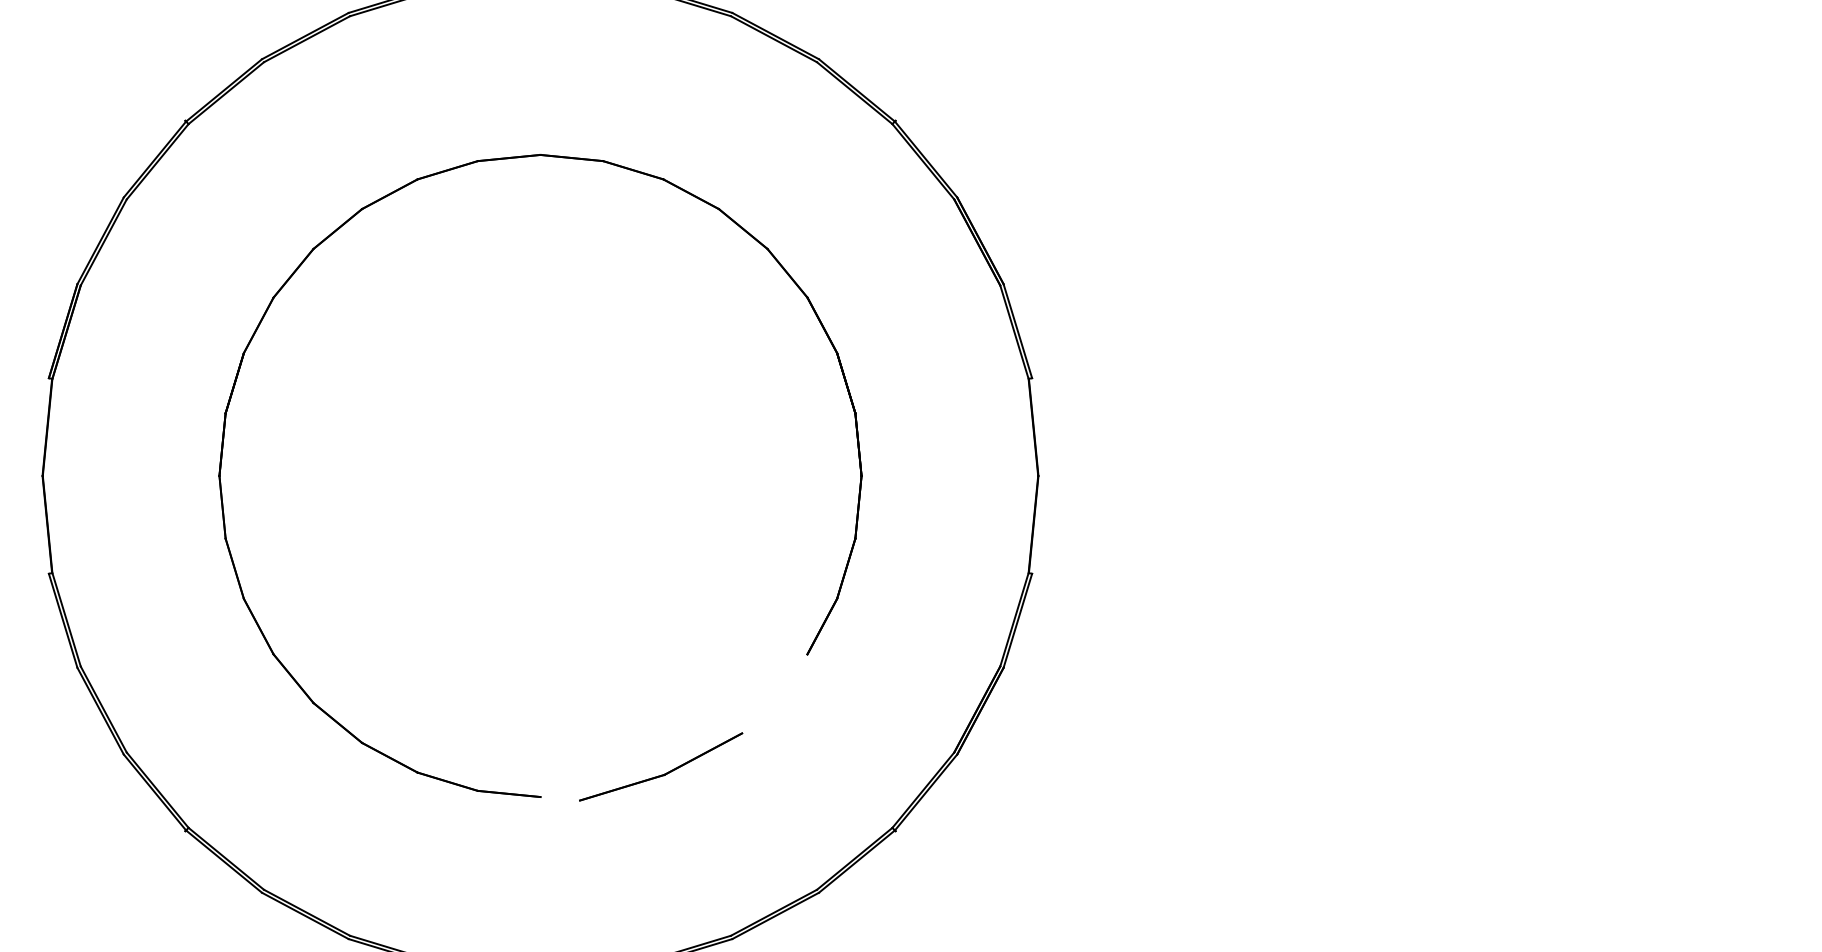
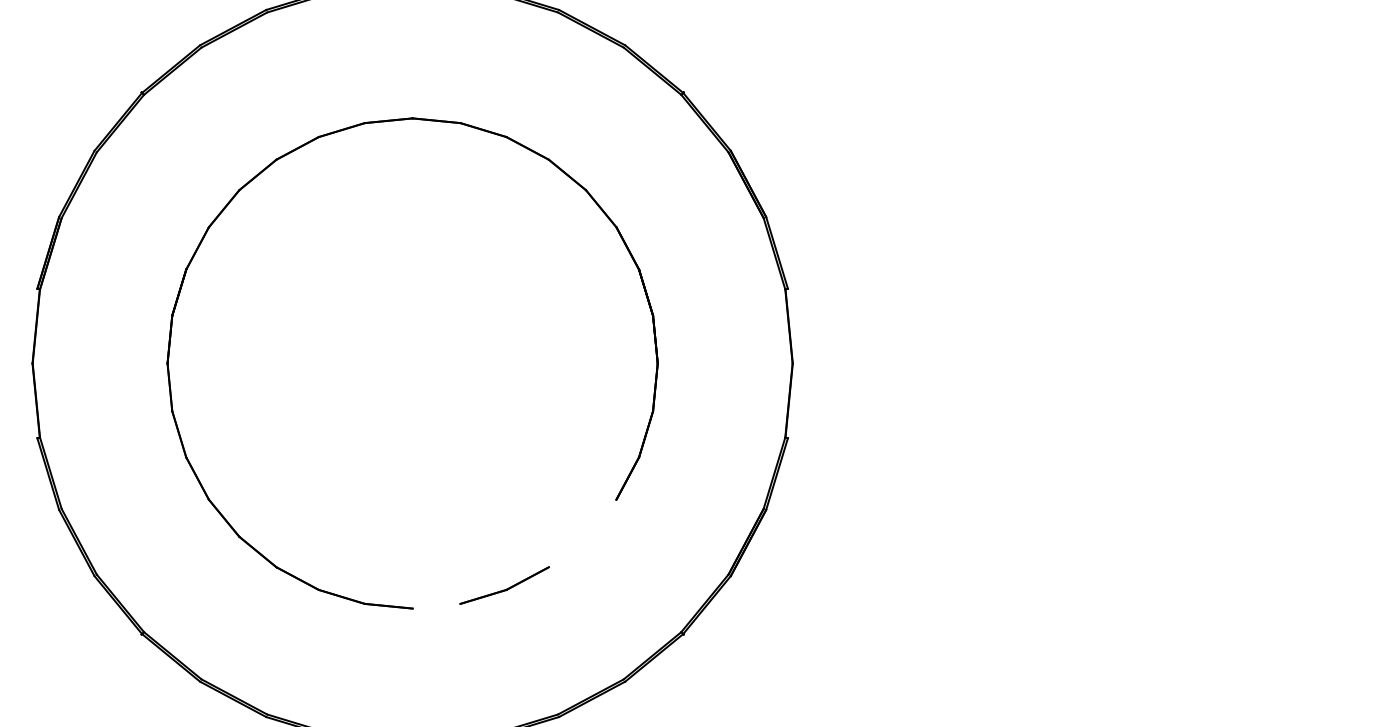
part: (660, 766) -> (504, 585), size x0.71

